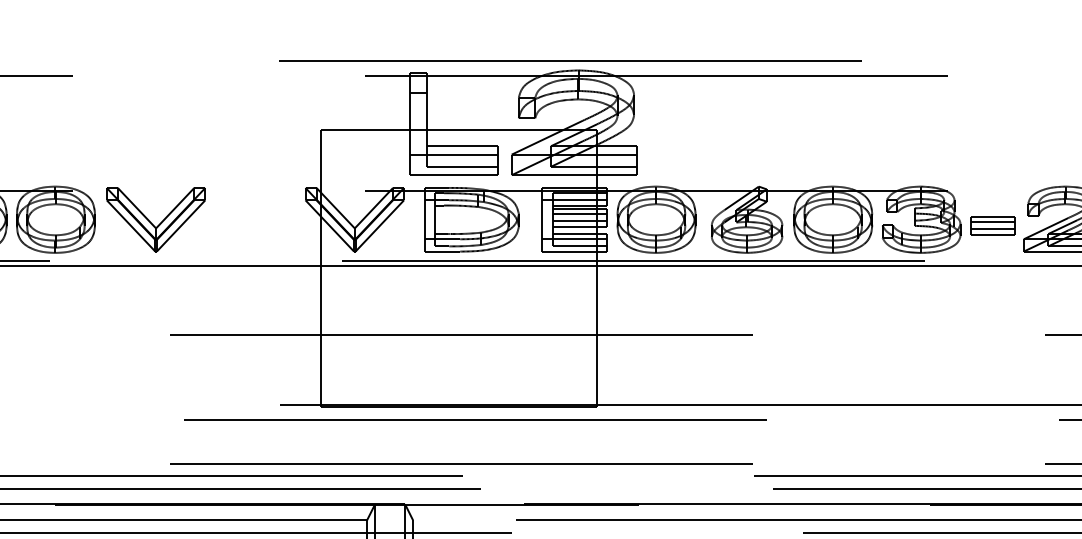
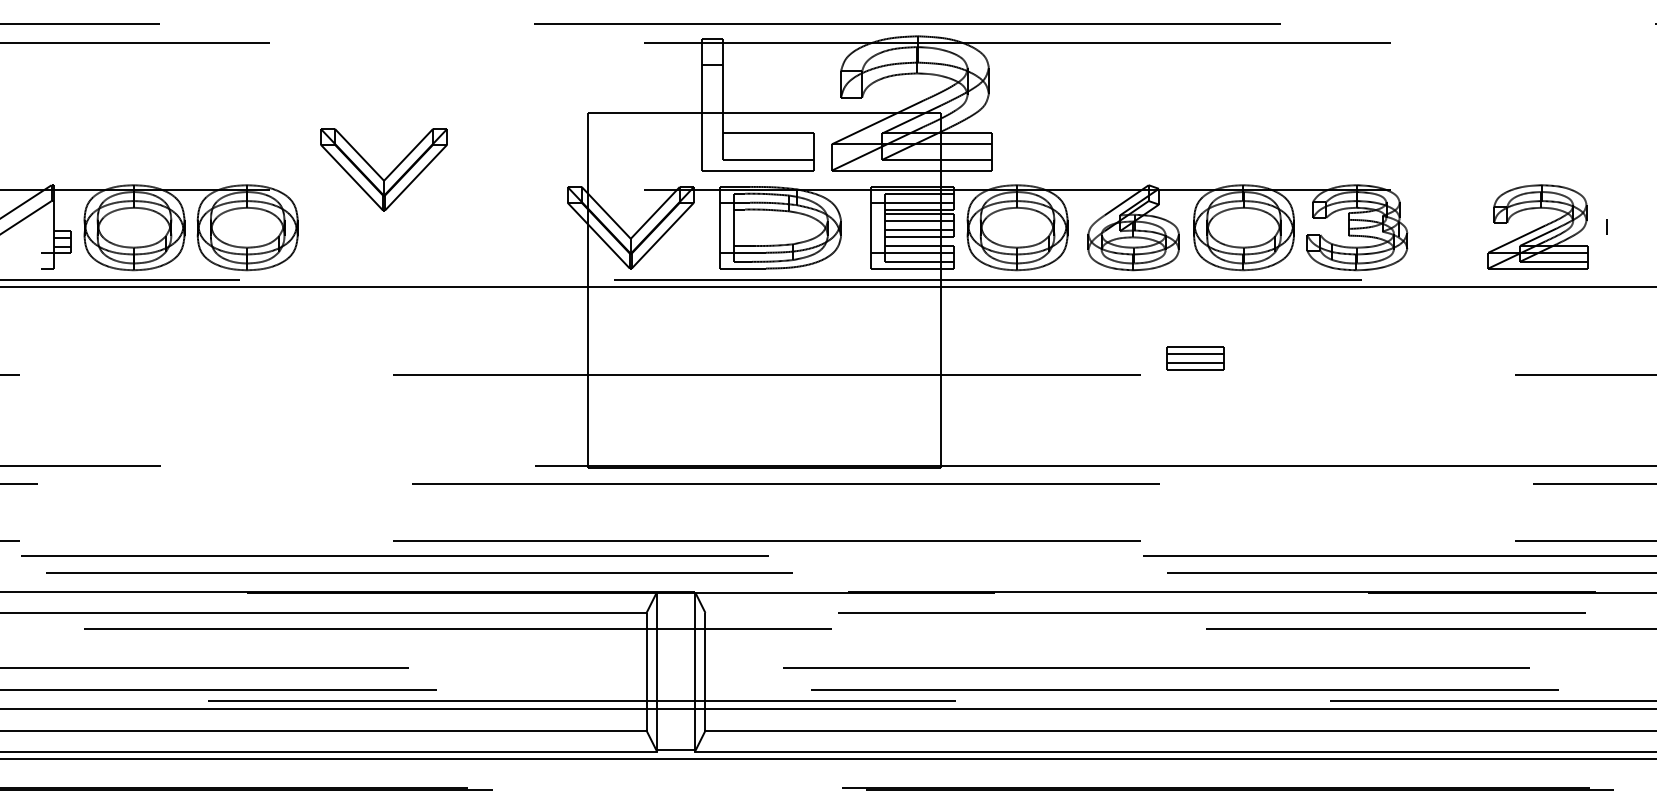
line: (453, 154) -> (757, 144), removed
part: (151, 222) -> (378, 173), moved
part: (992, 225) -> (1195, 358), moved

